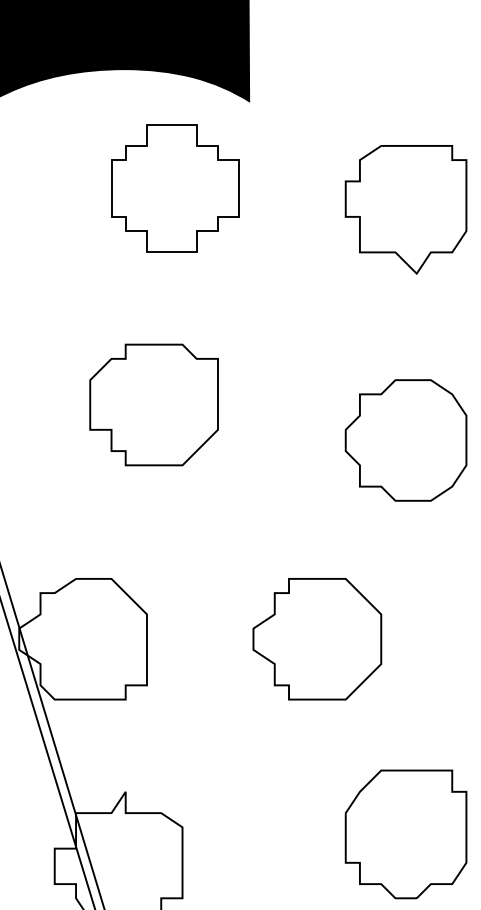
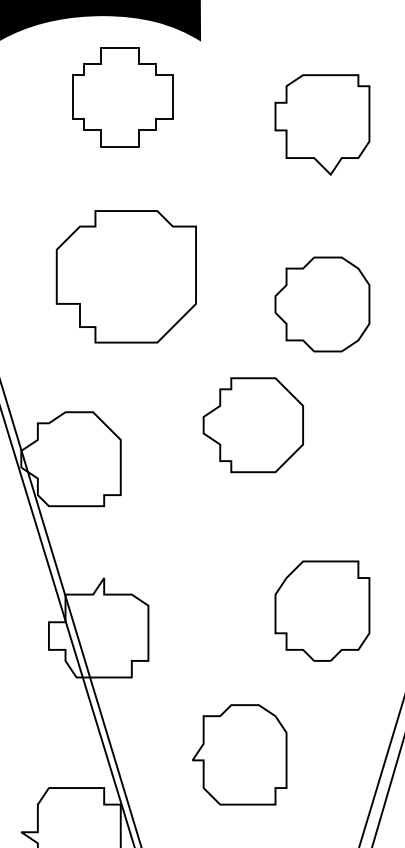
part: (174, 188) -> (122, 97), moved
part: (153, 404) -> (125, 276), size x1.4
part: (316, 639) -> (252, 425), moved

